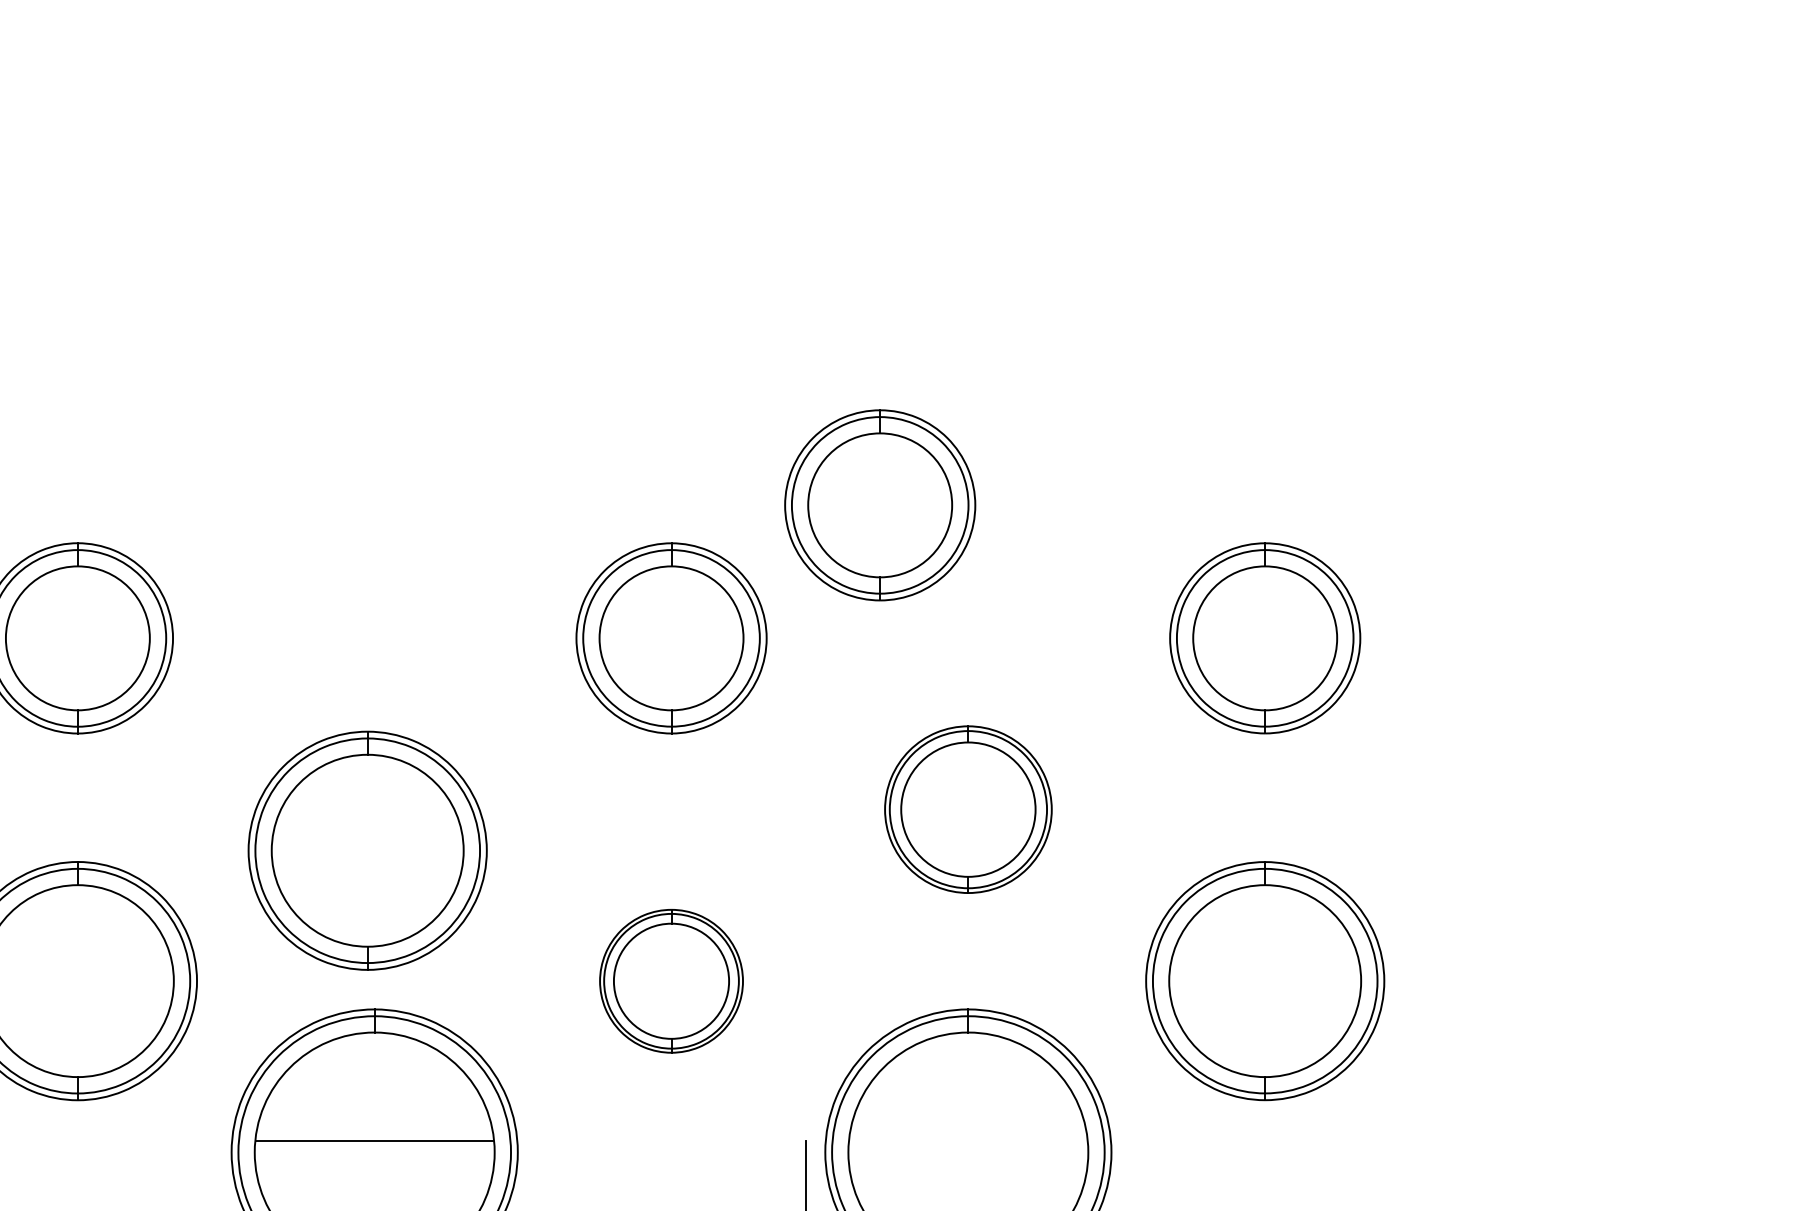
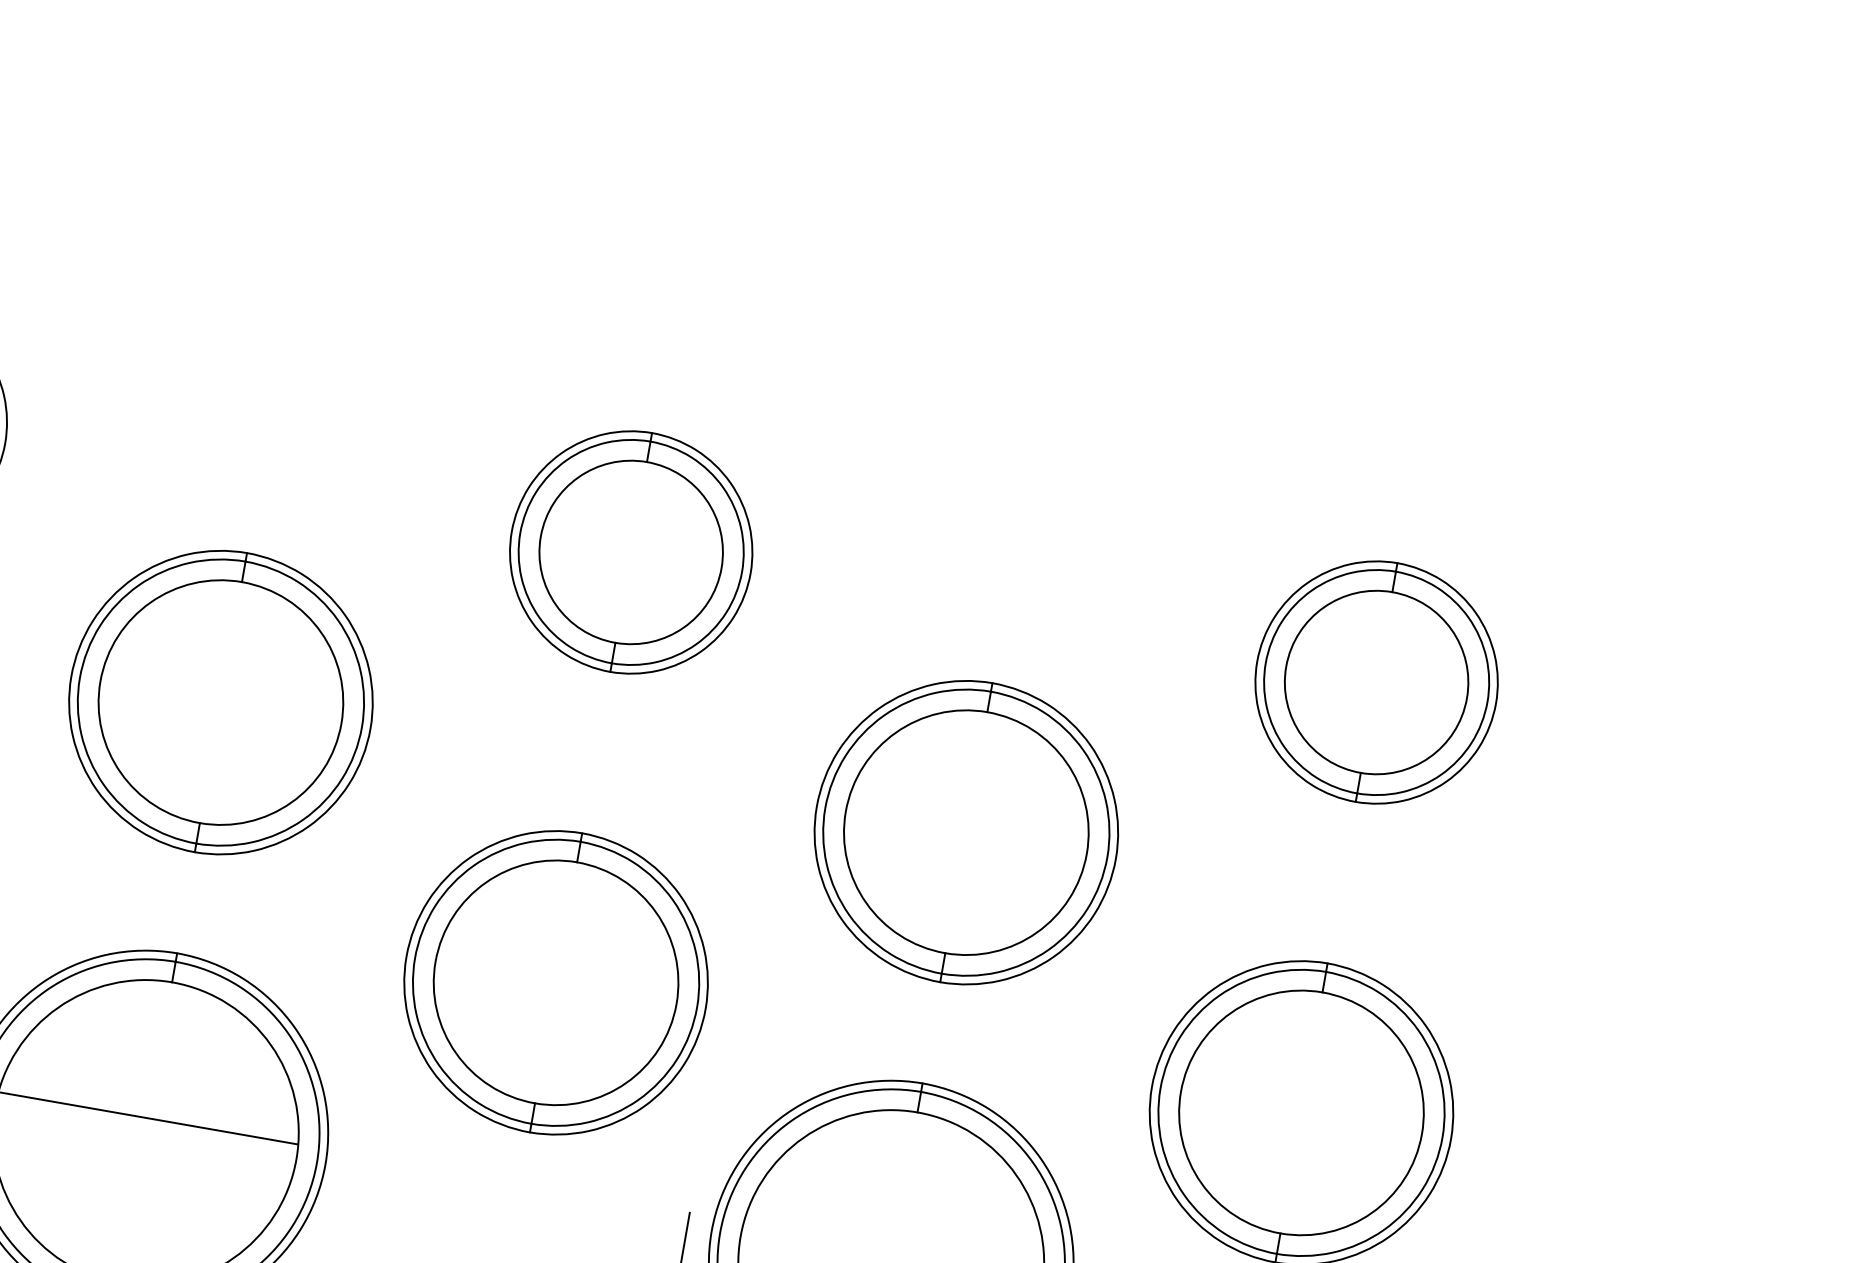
part: (880, 505) -> (922, 431), removed
part: (968, 809) -> (966, 832), size x1.43
part: (367, 850) -> (220, 702), moved
part: (671, 981) -> (555, 983), size x1.67

